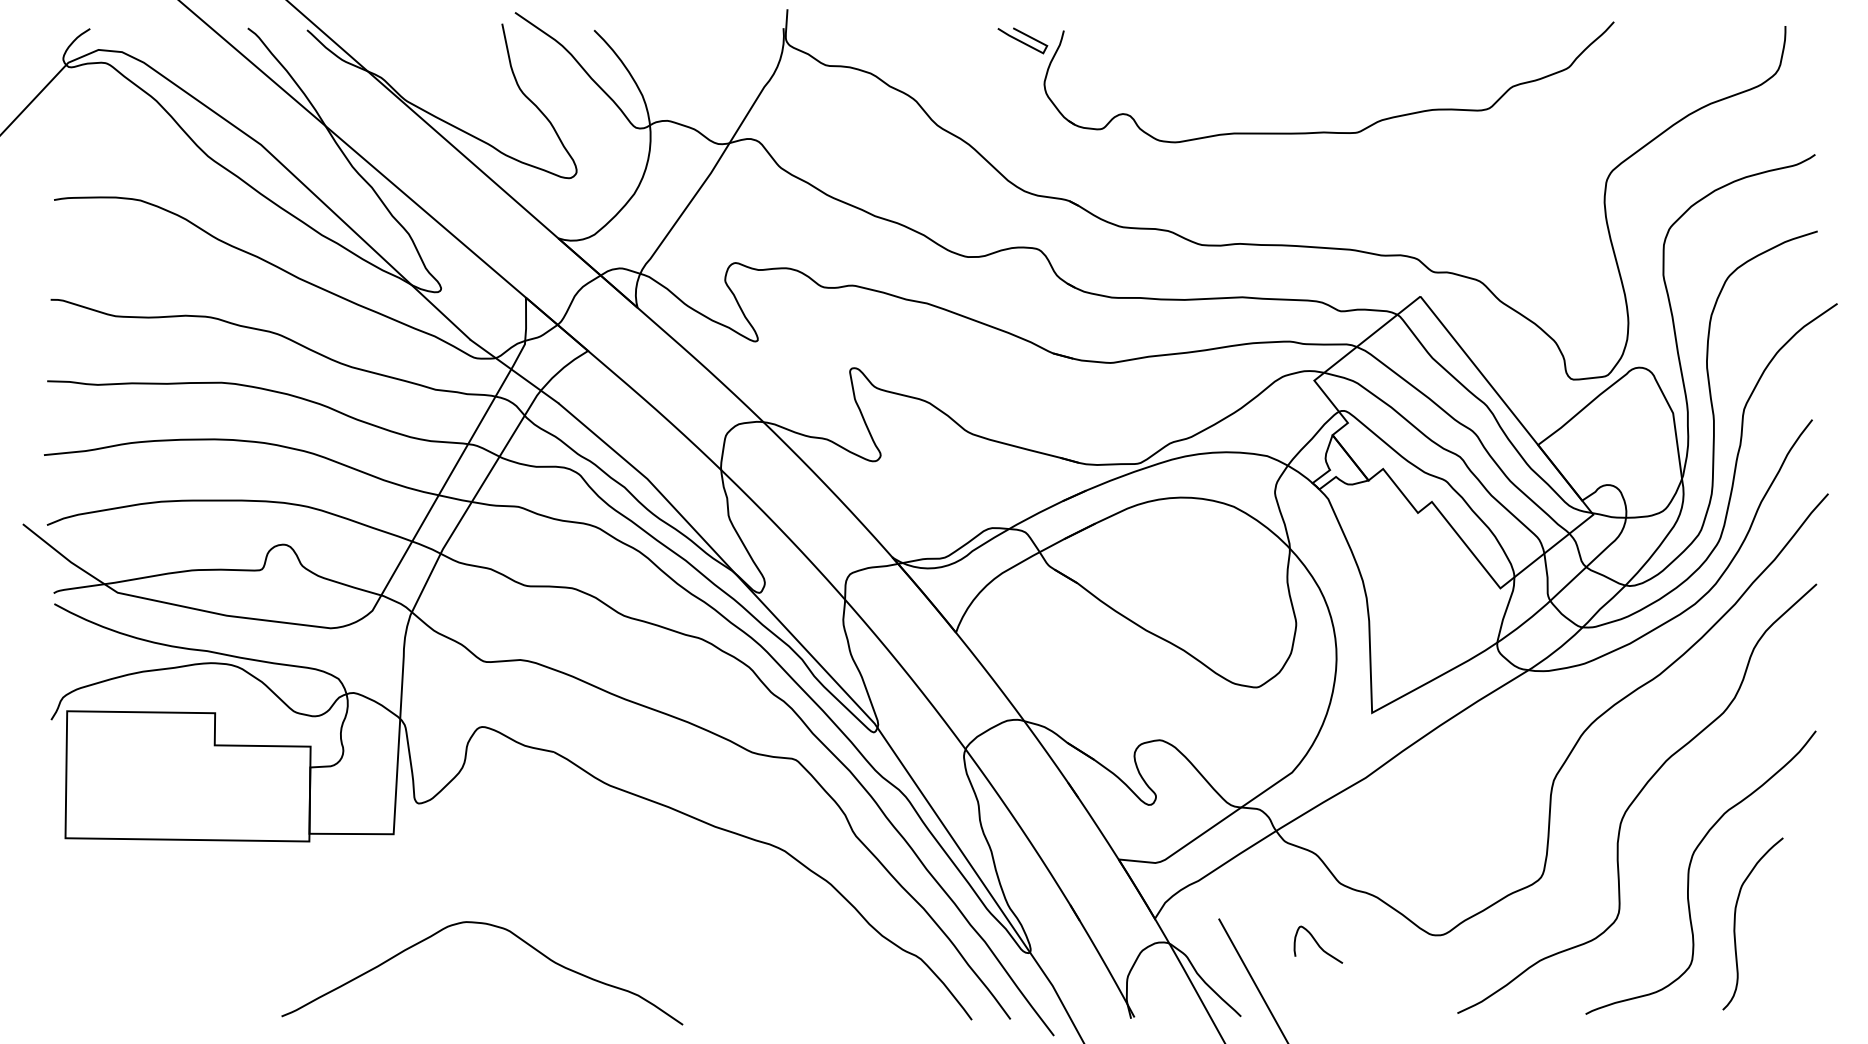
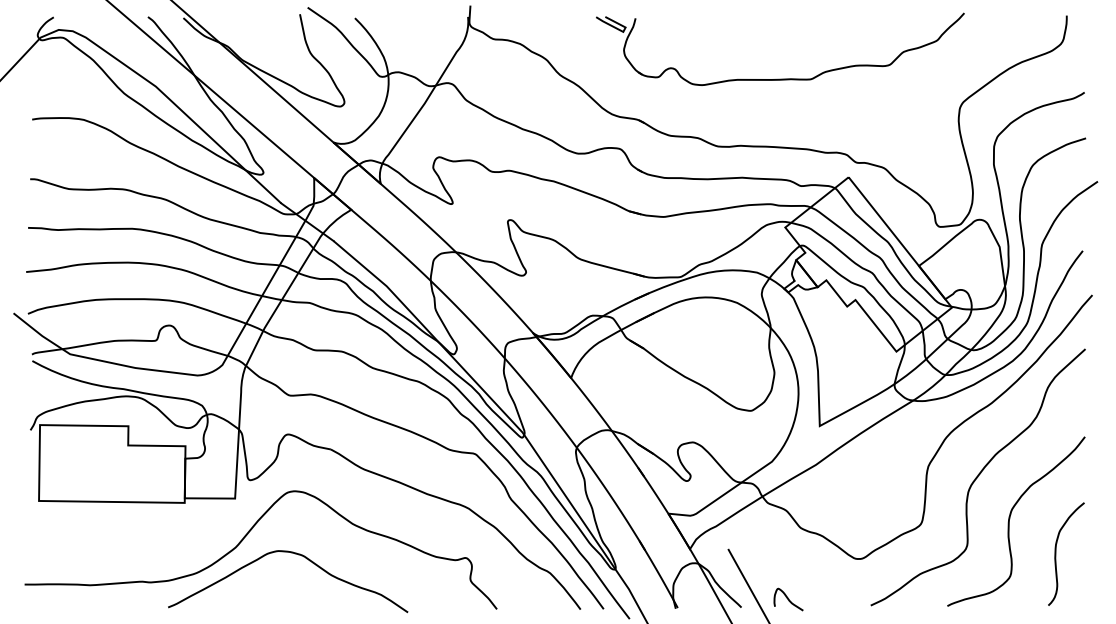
curve: (414, 896) -> (247, 535), added
curve: (1736, 922) -> (1056, 553), moved
curve: (1318, 944) -> (788, 599), moved

